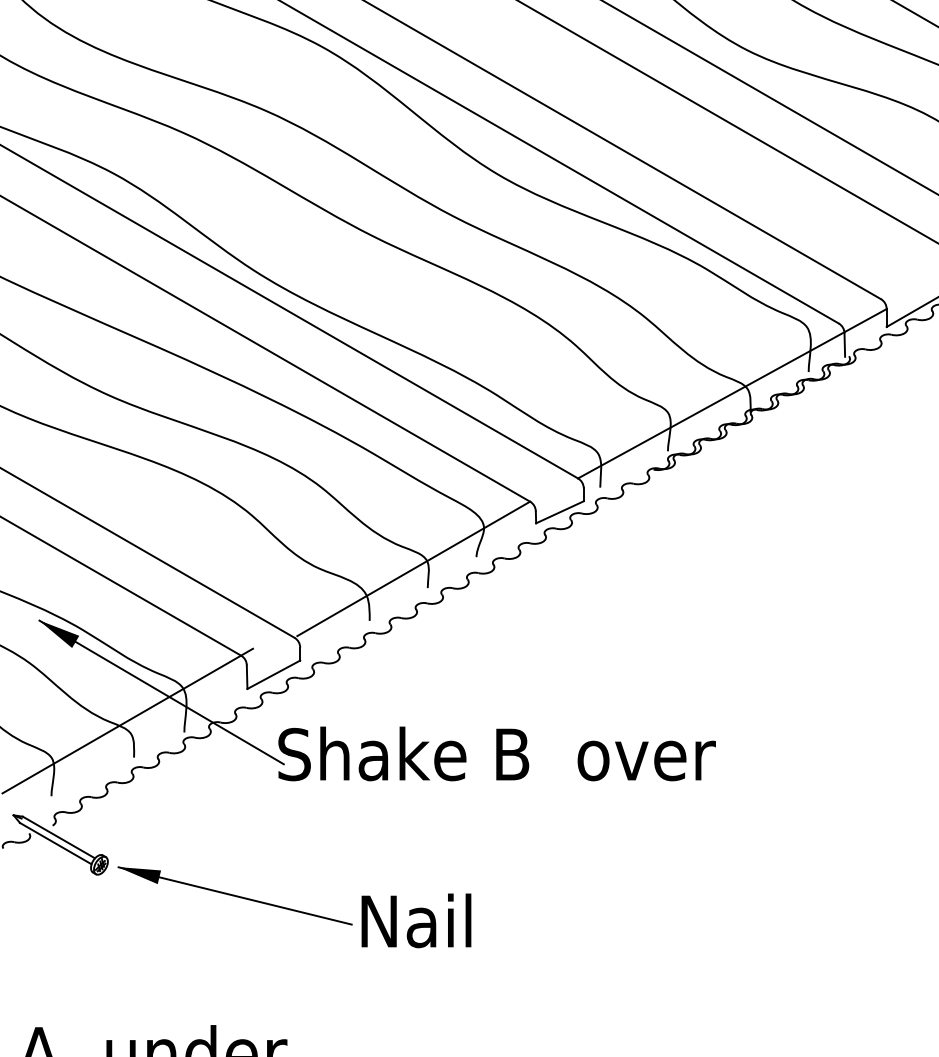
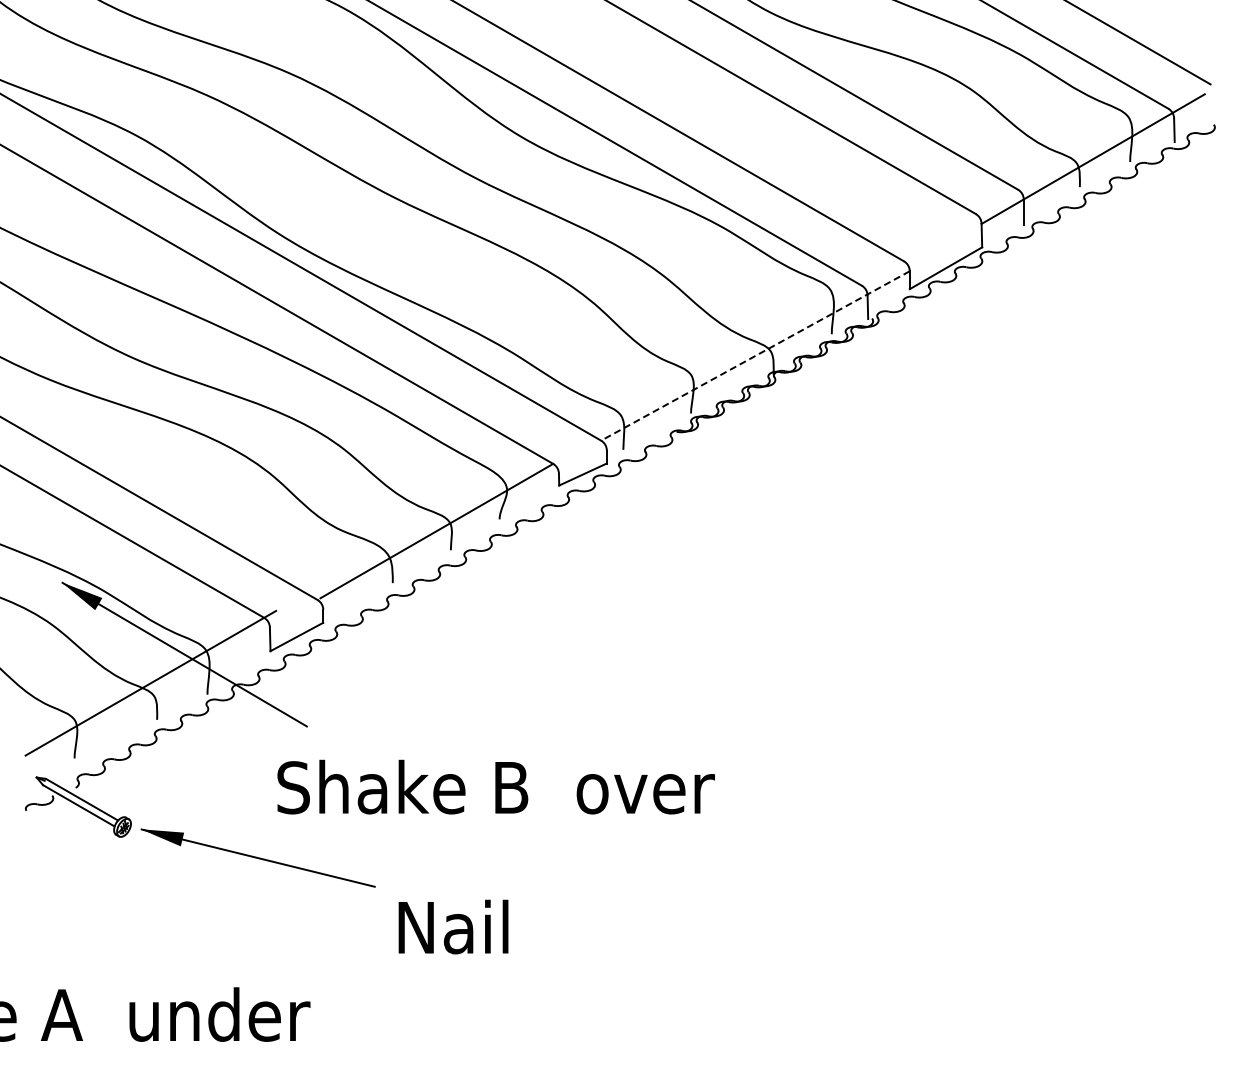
line: (732, 394) -> (755, 356), solid -> dashed
text: (496, 753) -> (495, 786), moved
text: (416, 920) -> (453, 926), moved

